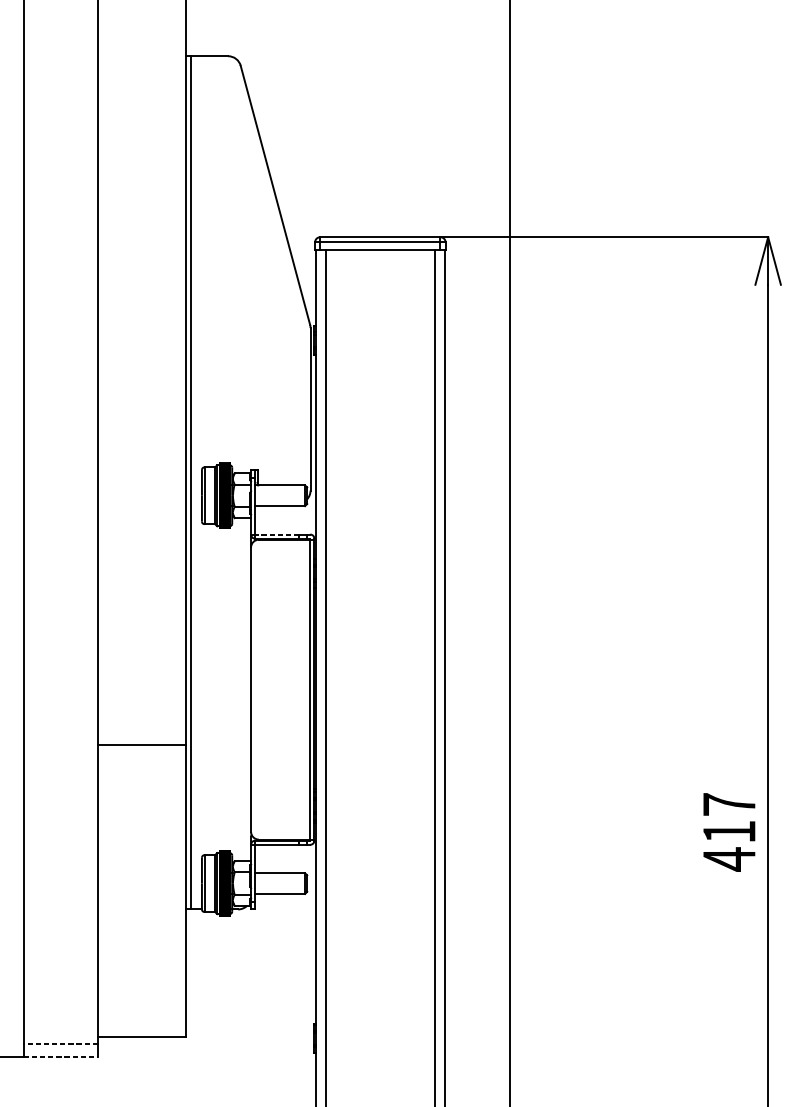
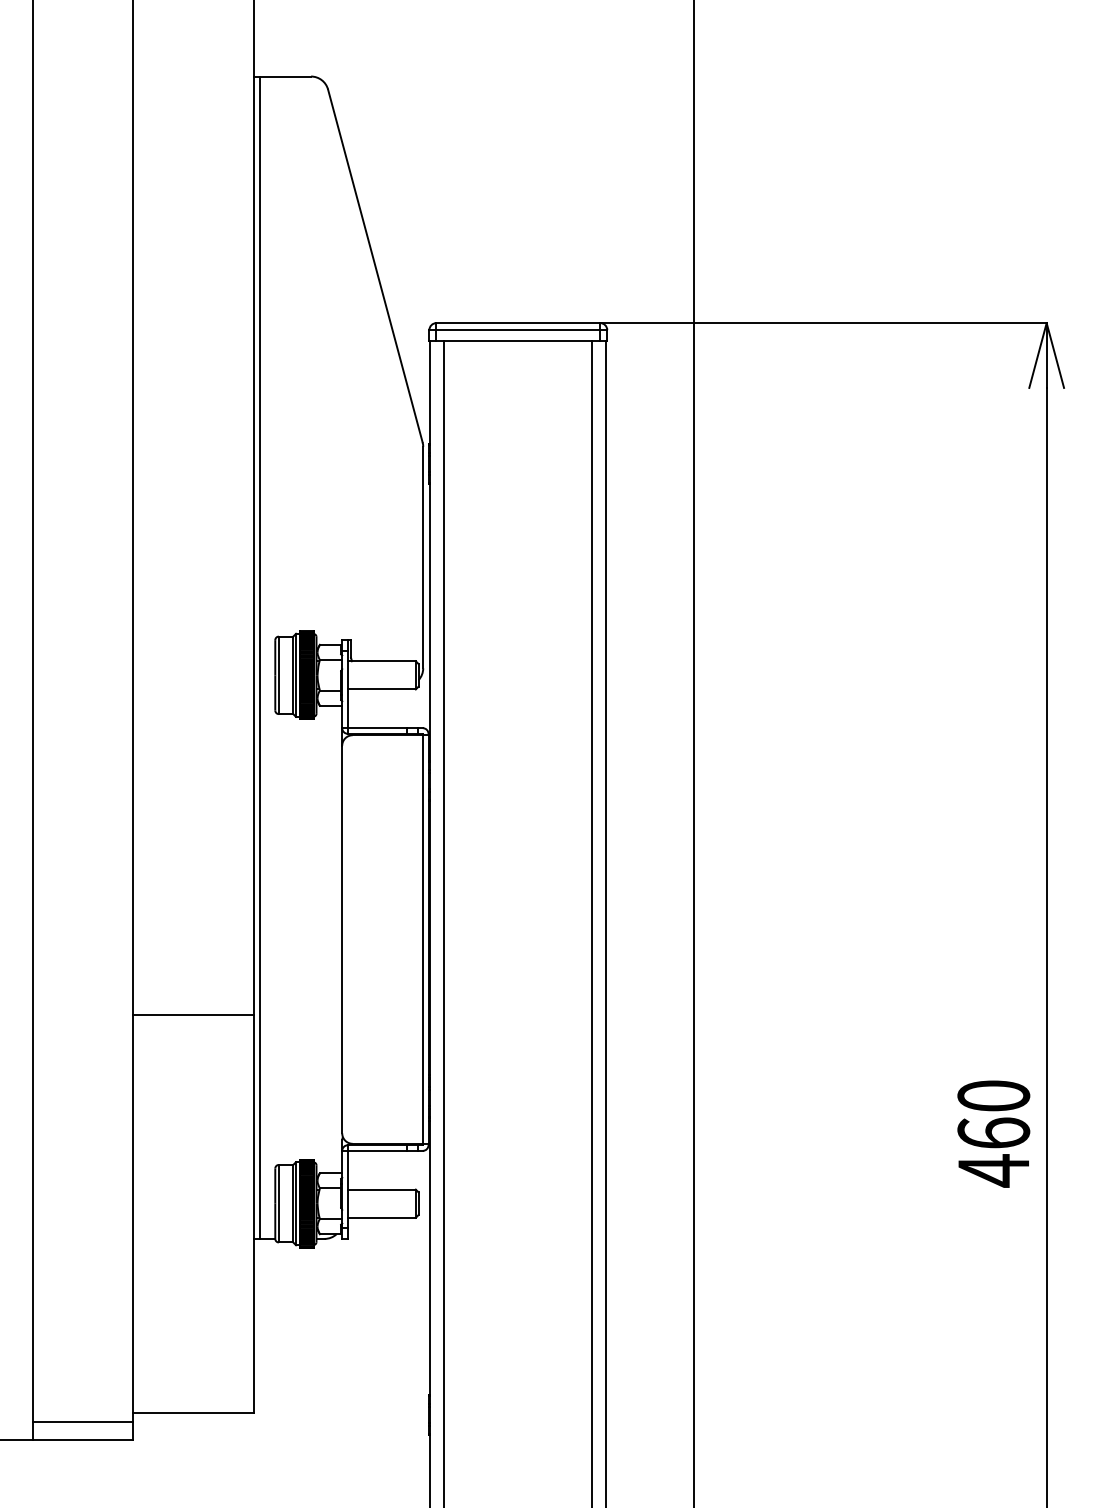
line: (276, 534) -> (377, 728), dashed -> solid
text: (729, 818) -> (993, 1114), 417 -> 460
line: (60, 1044) -> (82, 1422), dashed -> solid
line: (61, 1056) -> (83, 1439), dashed -> solid

